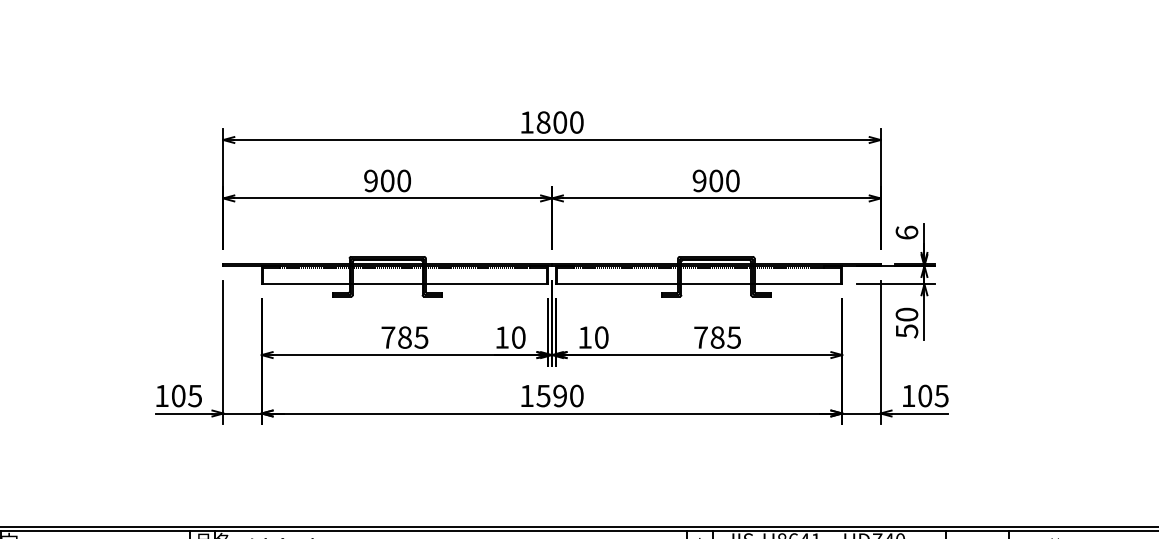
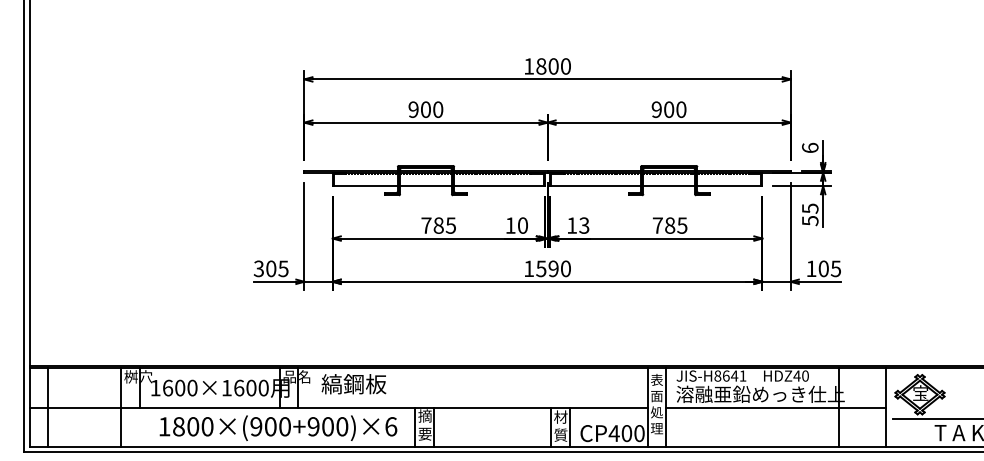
text: (907, 314) -> (810, 208), 50 -> 55
text: (601, 337) -> (584, 225), 10 -> 13
text: (161, 395) -> (258, 268), 105 -> 305

